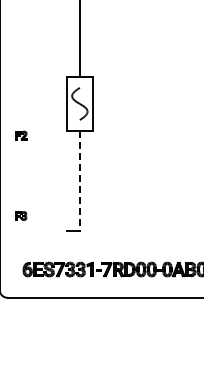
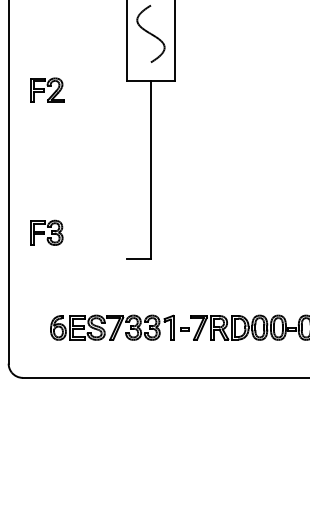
part: (21, 135) -> (47, 89), size x1.67
line: (79, 181) -> (150, 171), dashed -> solid
part: (20, 215) -> (45, 231), size x1.67

